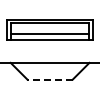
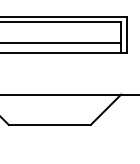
line: (50, 79) -> (50, 124), dashed -> solid

